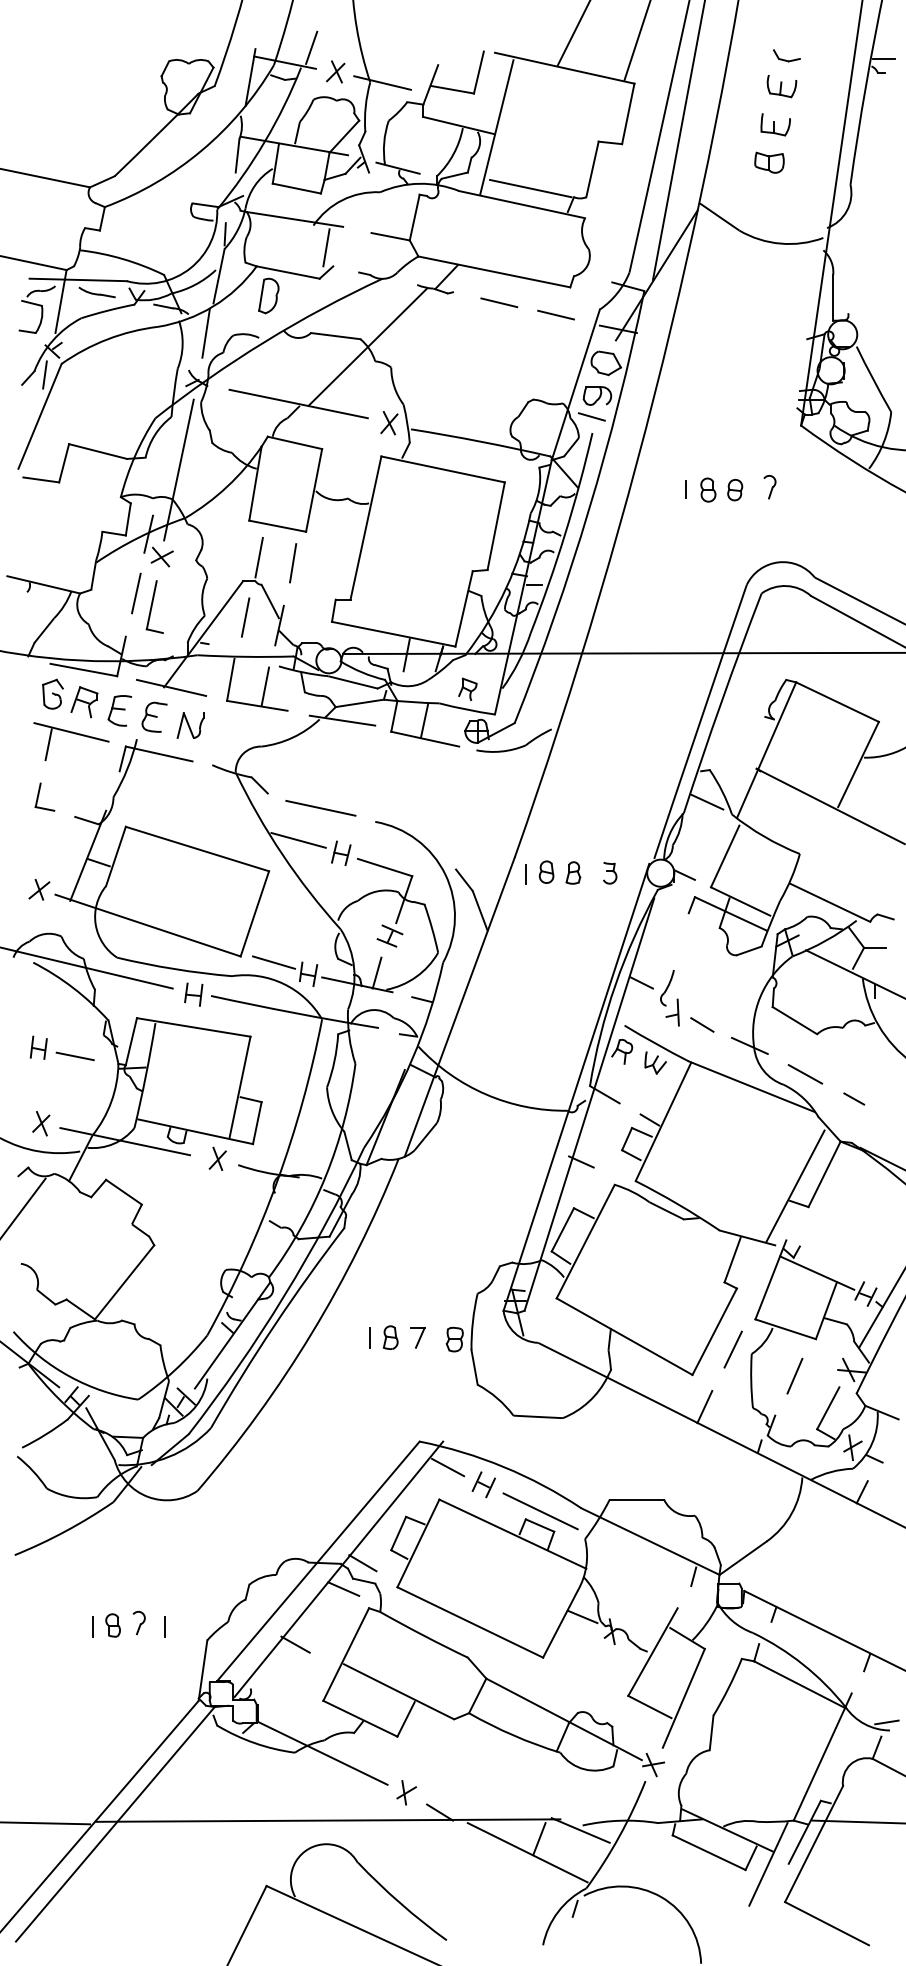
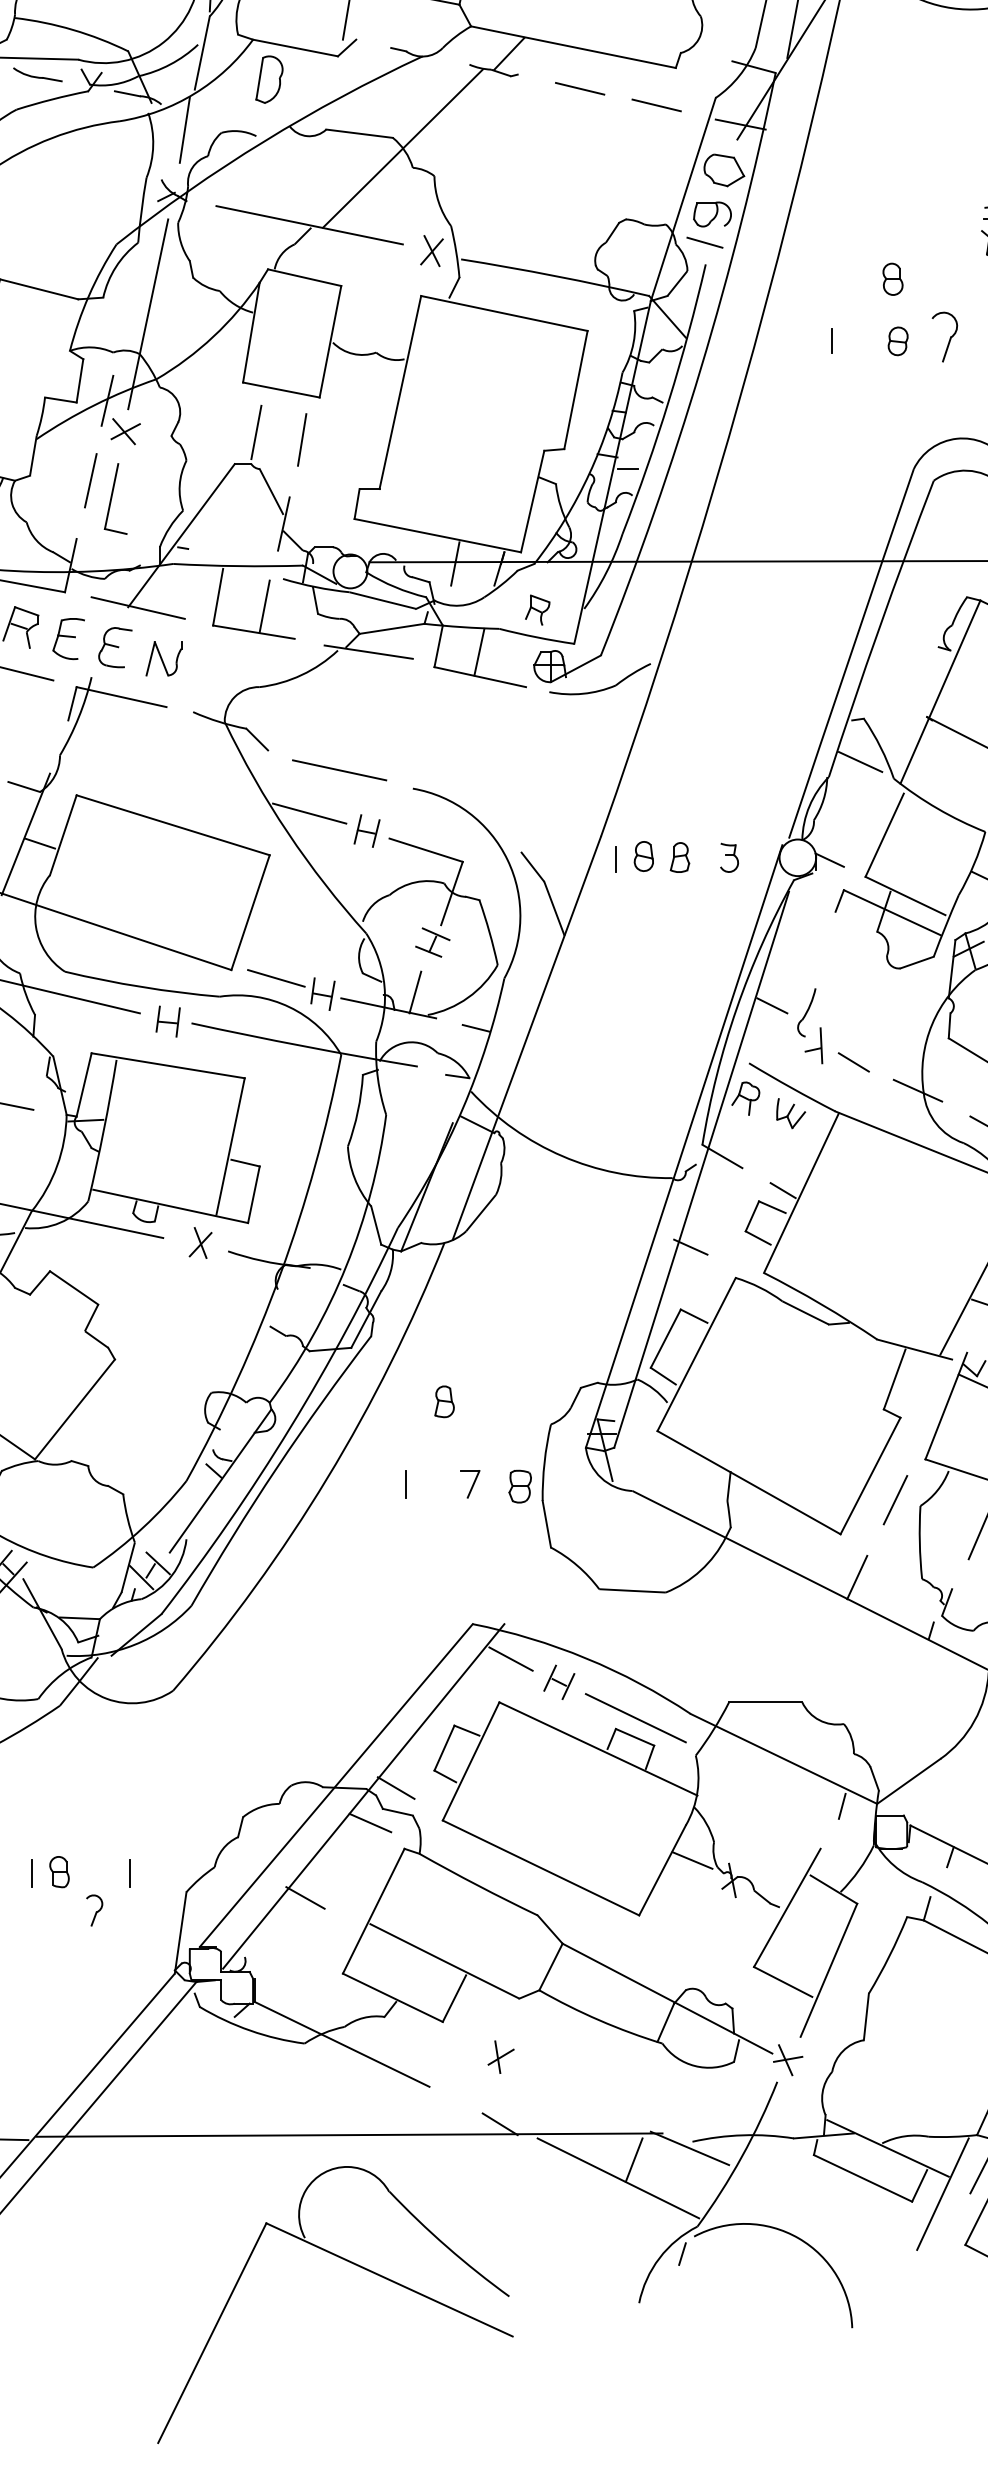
part: (769, 487) -> (944, 337), size x1.6
part: (708, 489) -> (893, 278), moved
line: (245, 617) -> (237, 513), removed
part: (390, 1337) -> (444, 1401), moved
part: (138, 1623) -> (93, 1911), moved
part: (406, 1792) -> (500, 2056), moved

